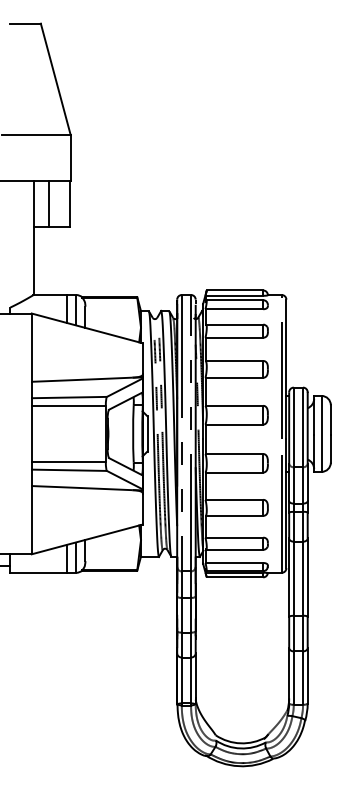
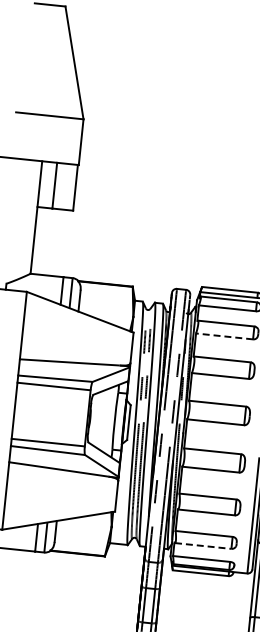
line: (234, 337) -> (224, 336), solid -> dashed
line: (234, 549) -> (203, 545), solid -> dashed

